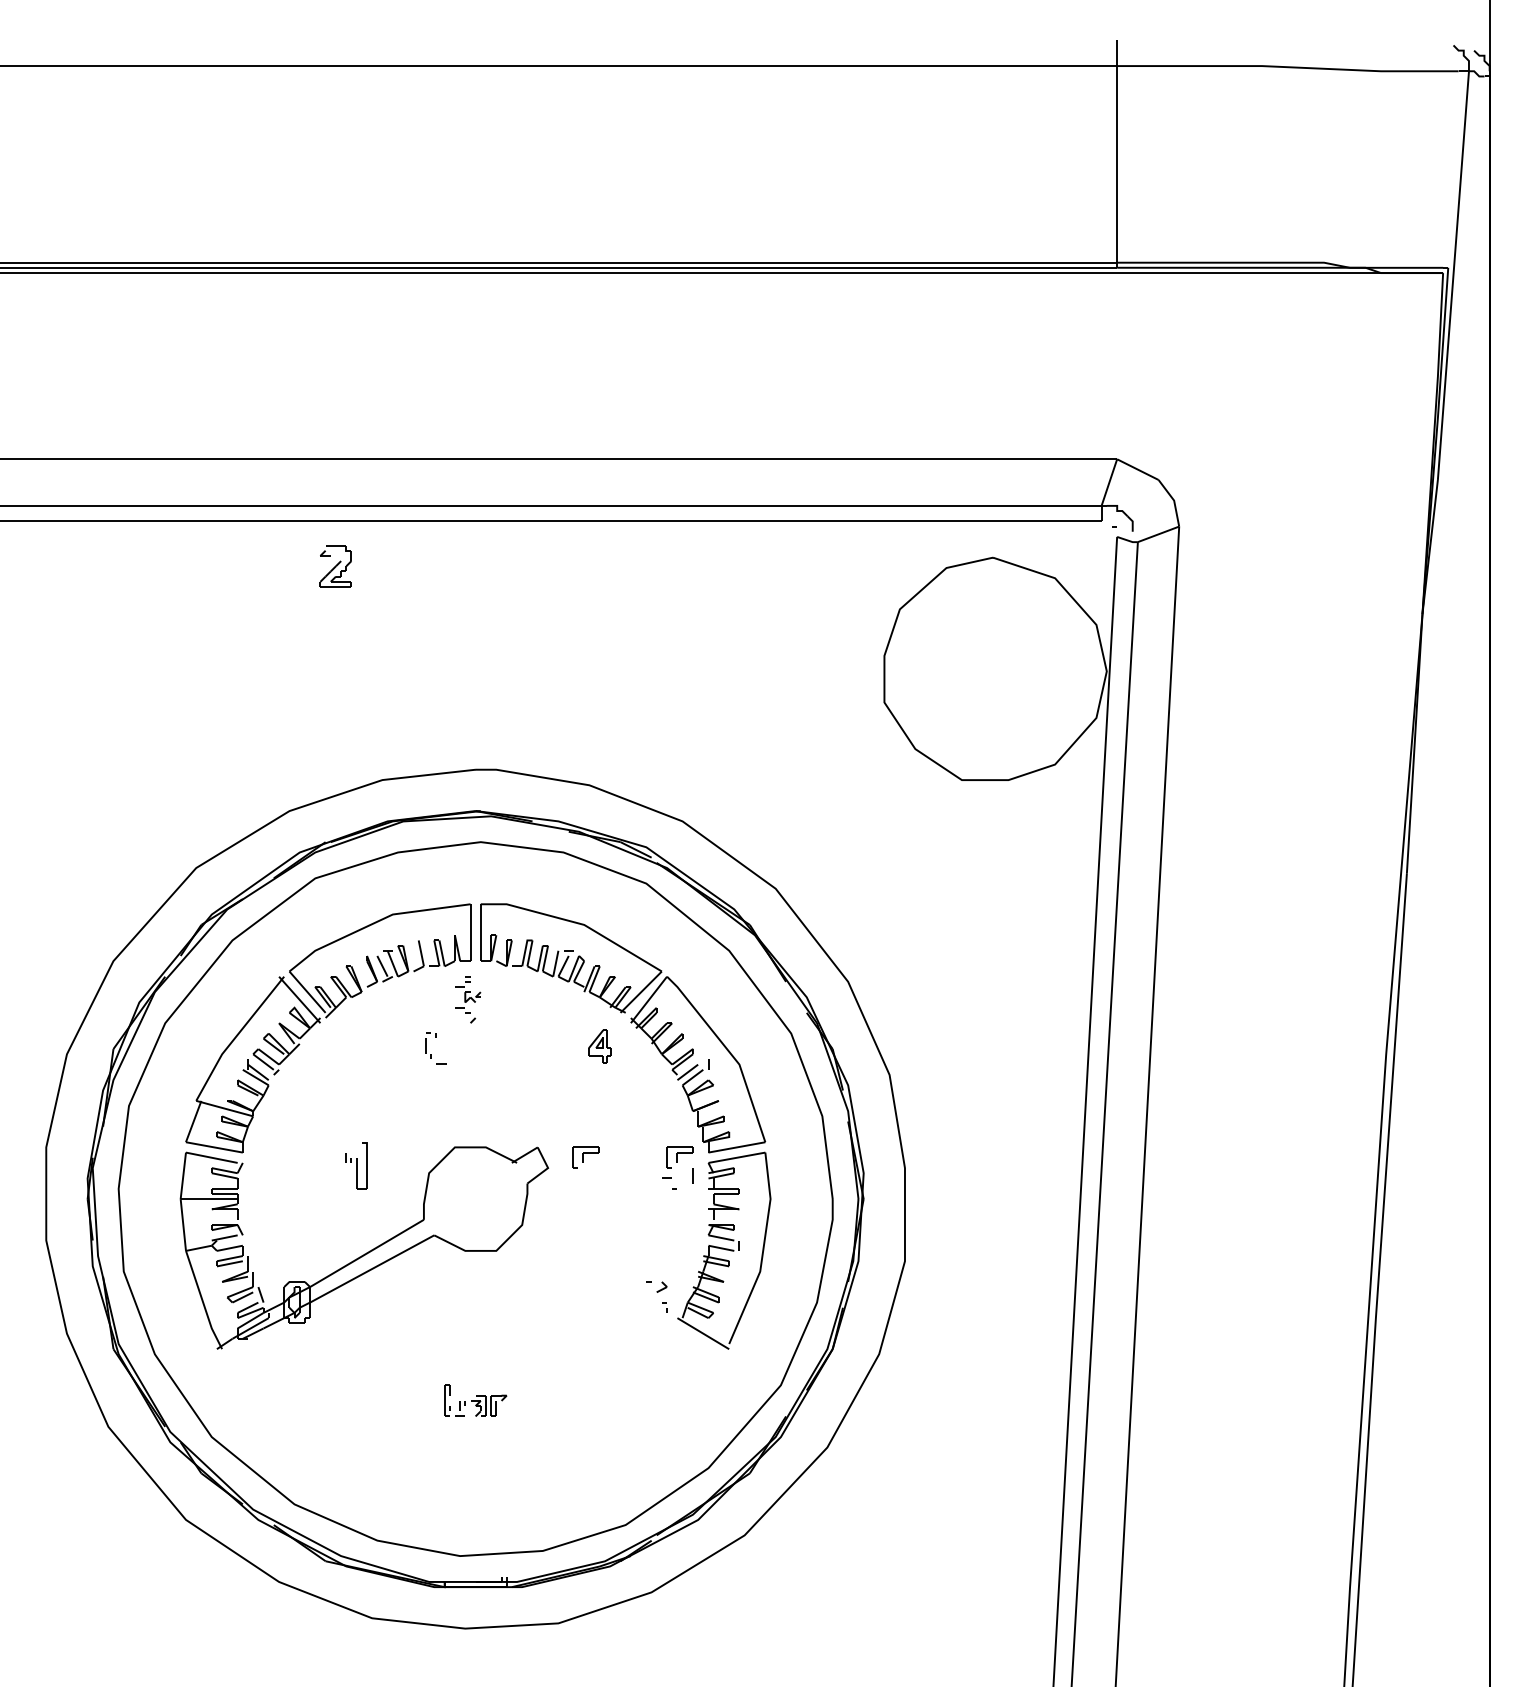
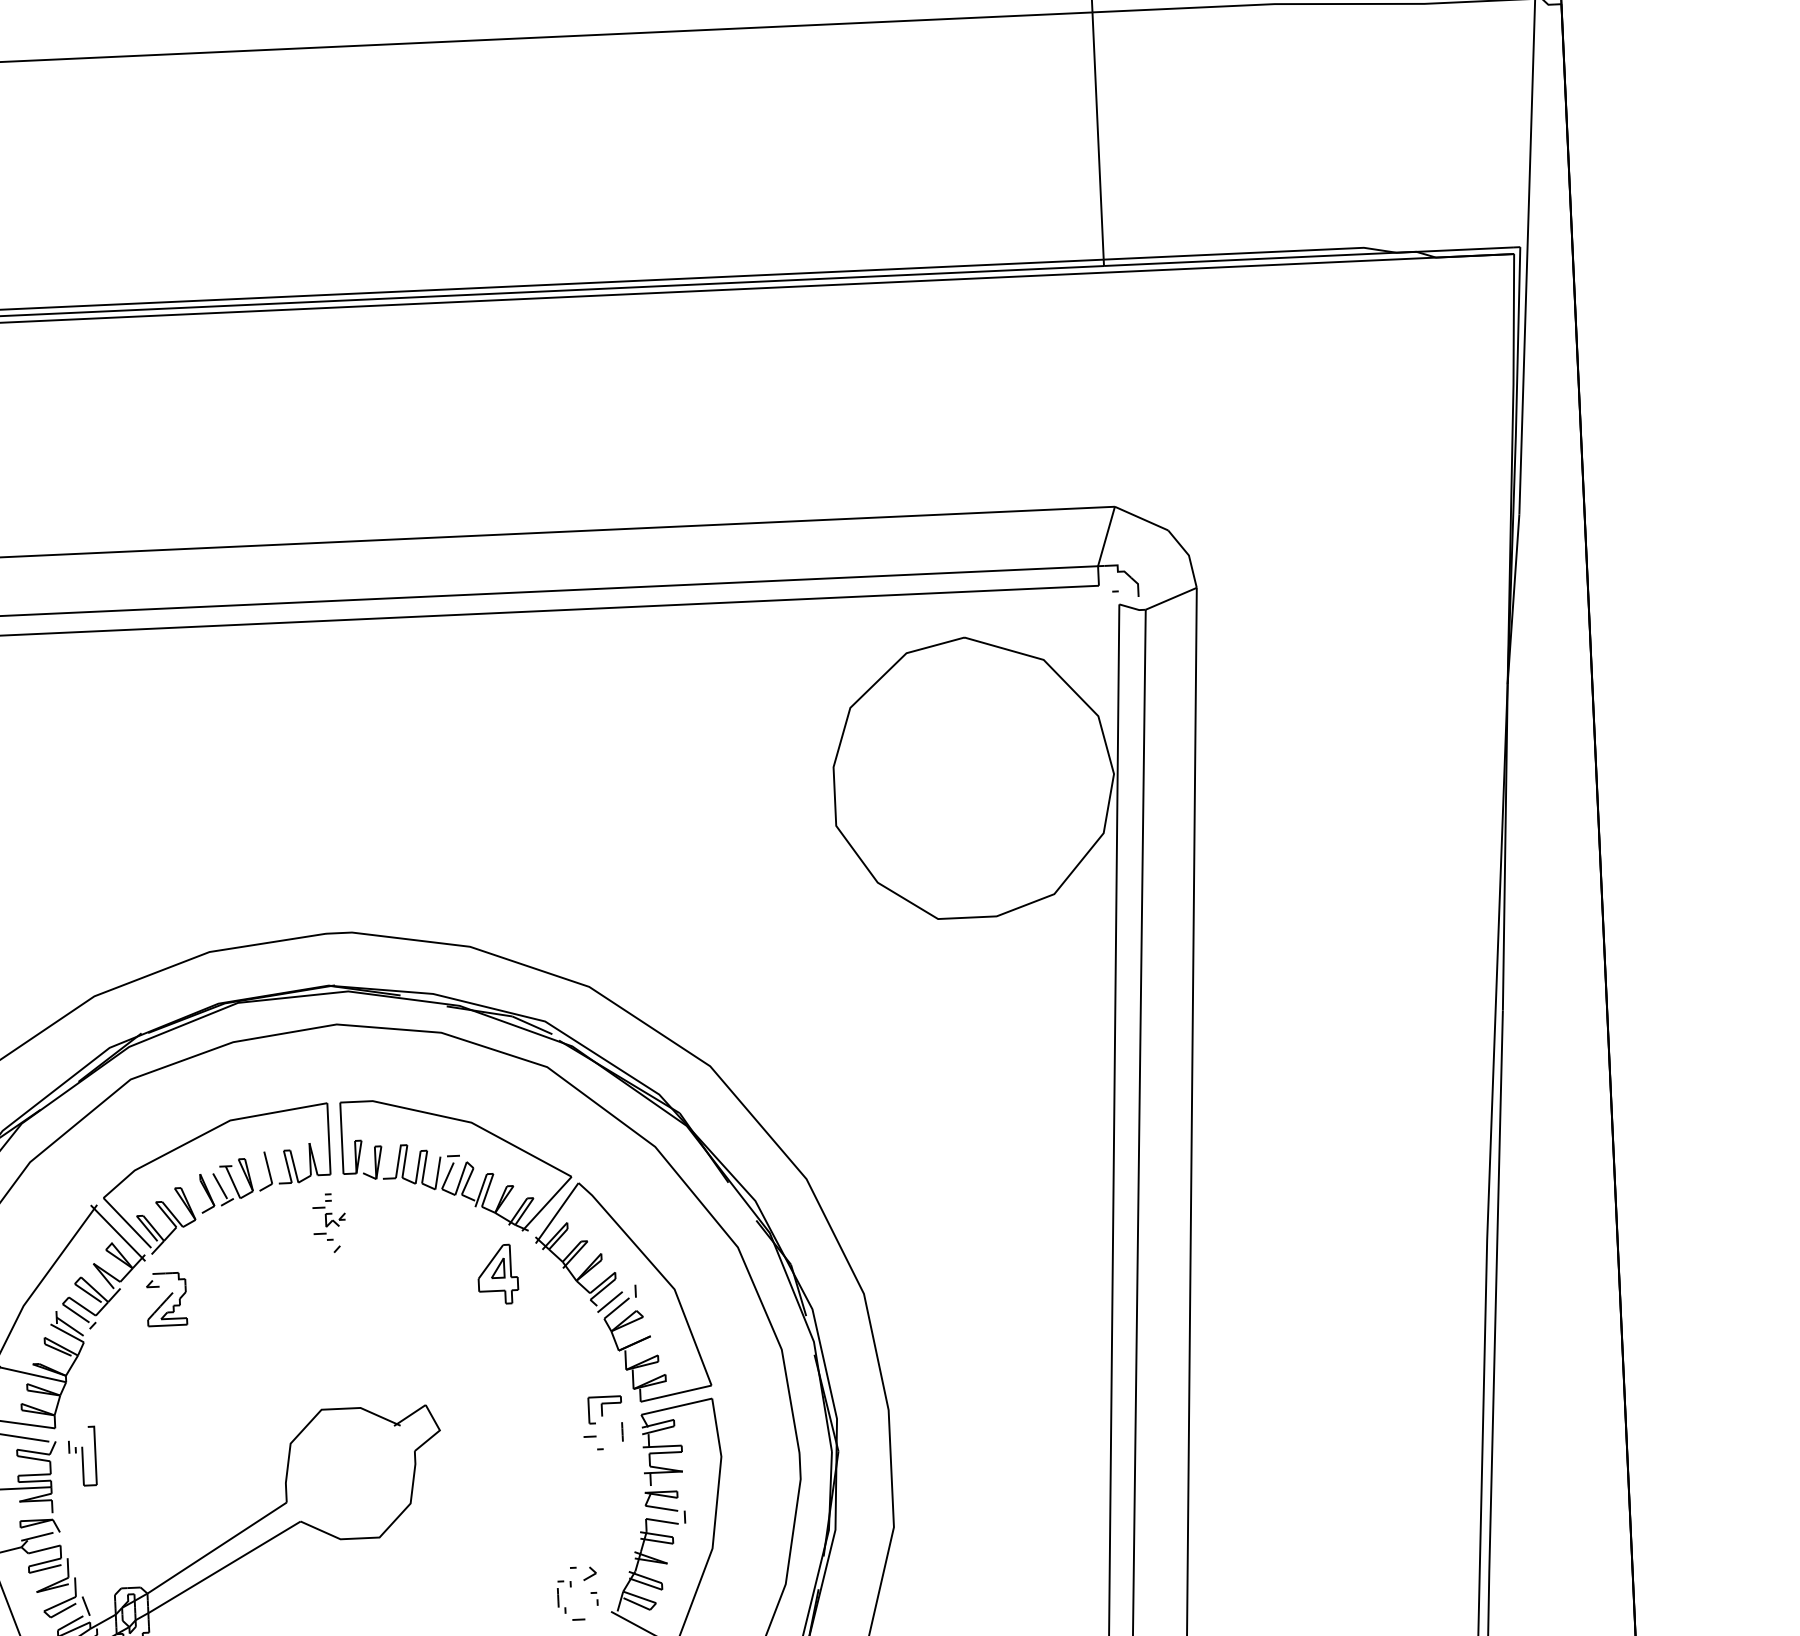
part: (335, 566) -> (166, 1299), moved
part: (599, 1046) -> (497, 1274), size x1.43
part: (431, 1054) -> (565, 1607), moved
part: (585, 1157) -> (486, 1415), removed
part: (356, 1165) -> (82, 1456), moved

